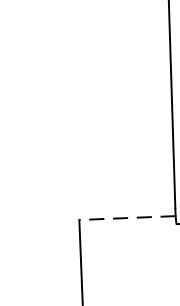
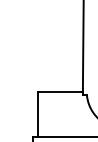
line: (127, 217) -> (60, 91), dashed -> solid

